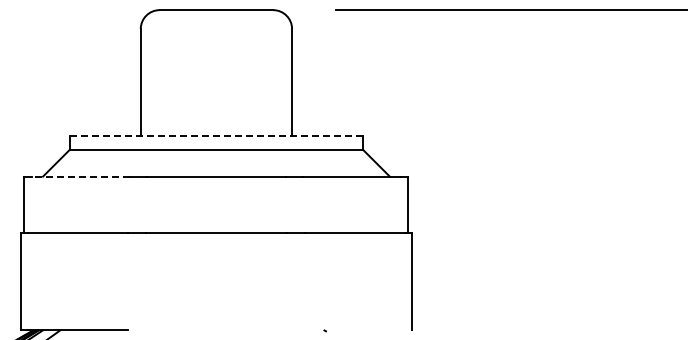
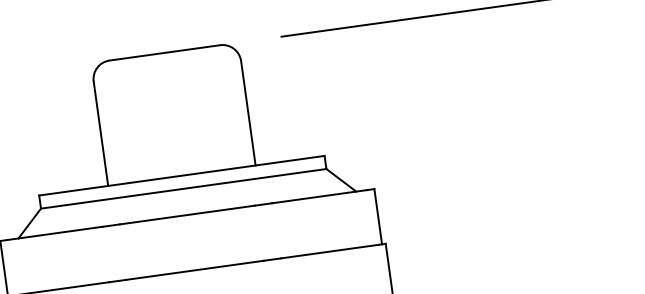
line: (216, 136) -> (182, 175), dashed -> solid
line: (80, 176) -> (54, 233), dashed -> solid

